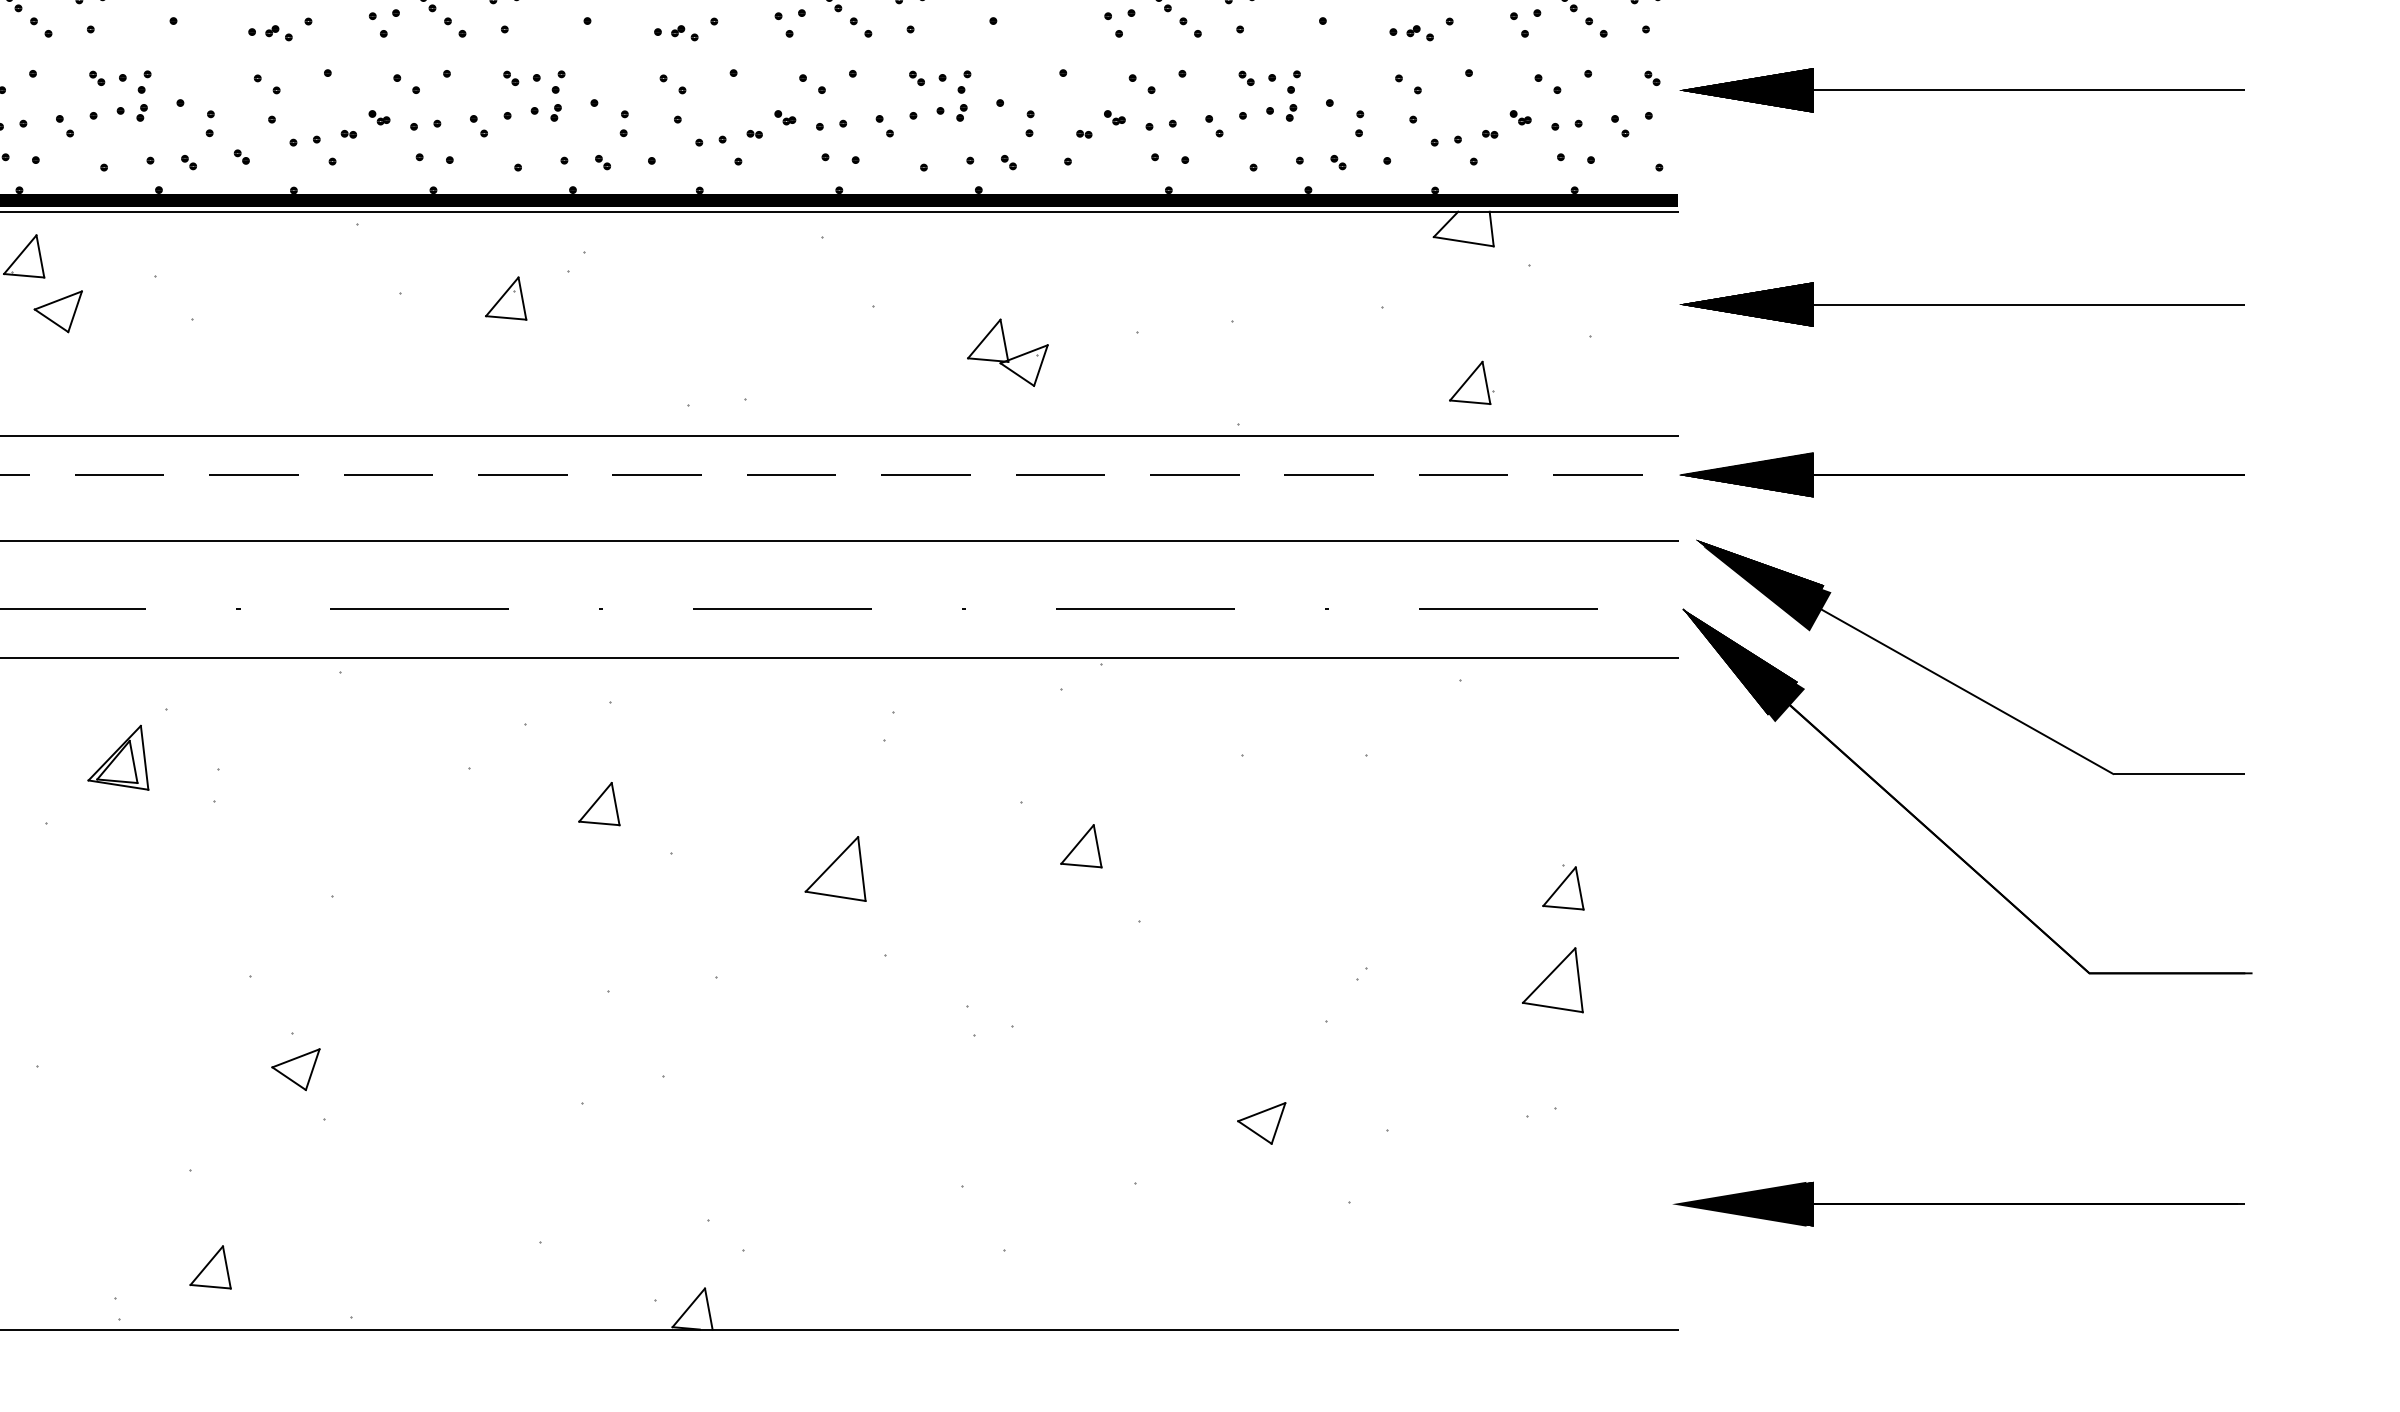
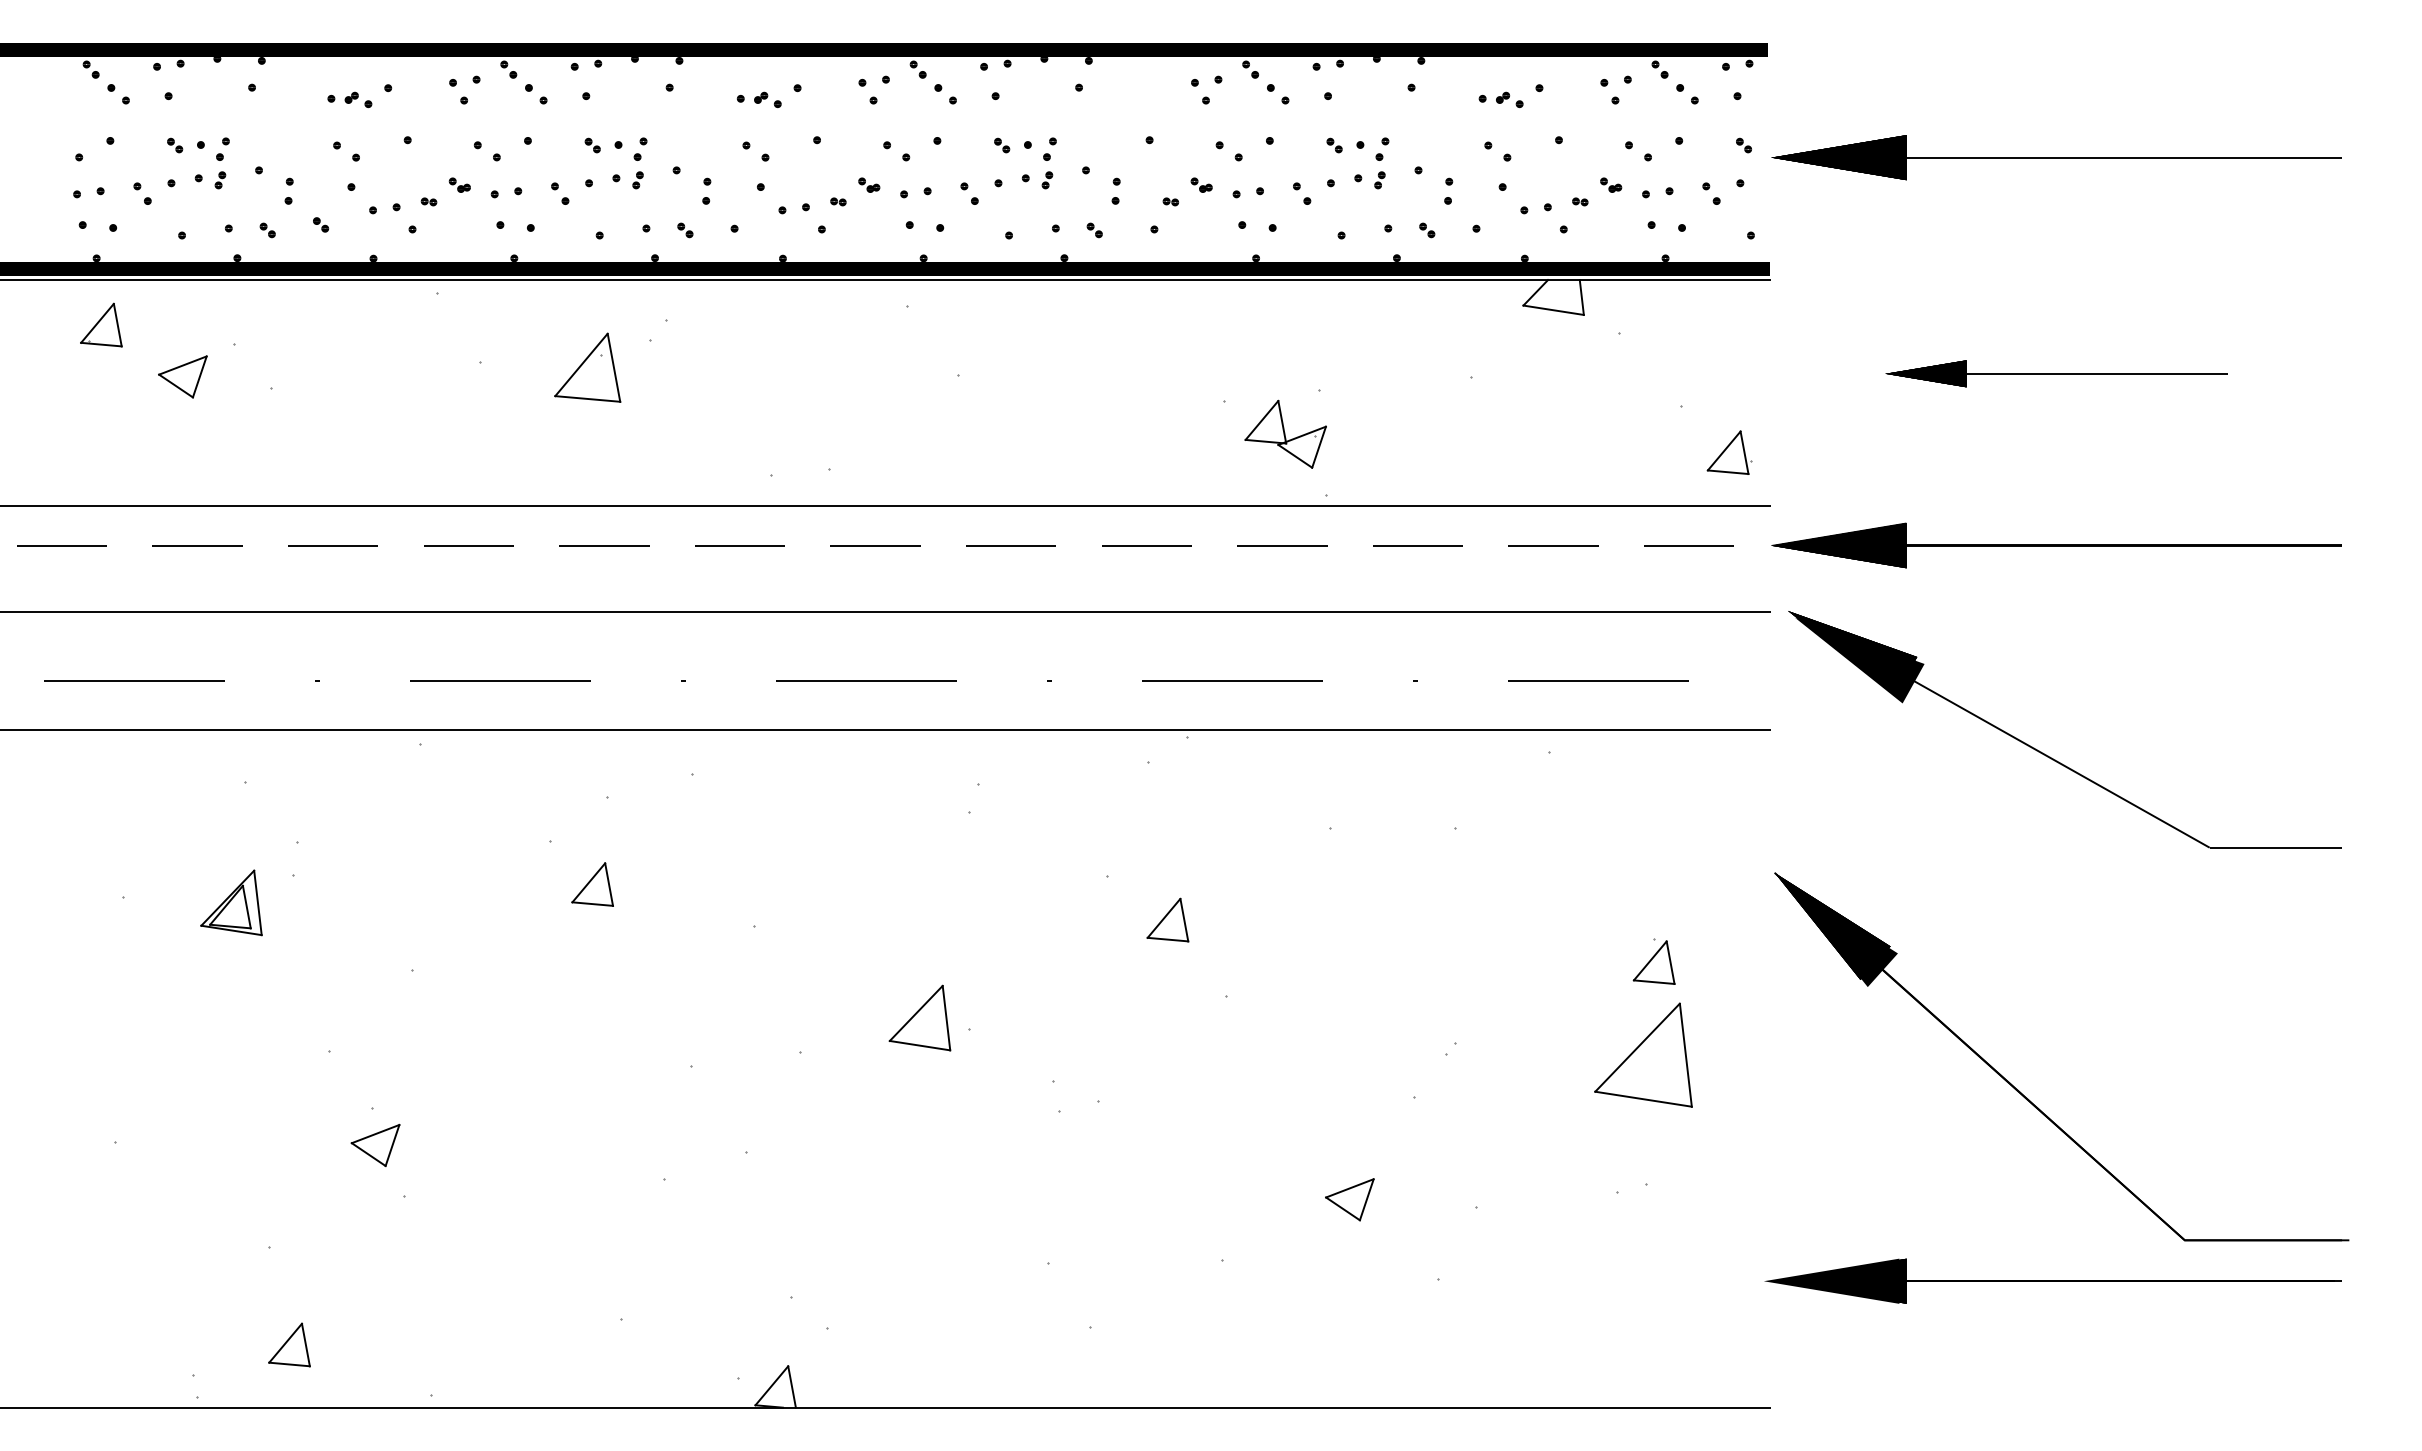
part: (506, 298) -> (587, 367), size x1.6
part: (1962, 304) -> (2056, 373), size x0.6
part: (57, 311) -> (182, 376), moved
part: (1007, 351) -> (1285, 433), moved
part: (1471, 382) -> (1729, 452), moved
part: (118, 757) -> (231, 902), moved
part: (599, 803) -> (592, 884), moved
part: (1934, 832) -> (2028, 1098), moved
part: (835, 868) -> (919, 1017), moved
part: (1552, 980) -> (1643, 1055), size x1.6

